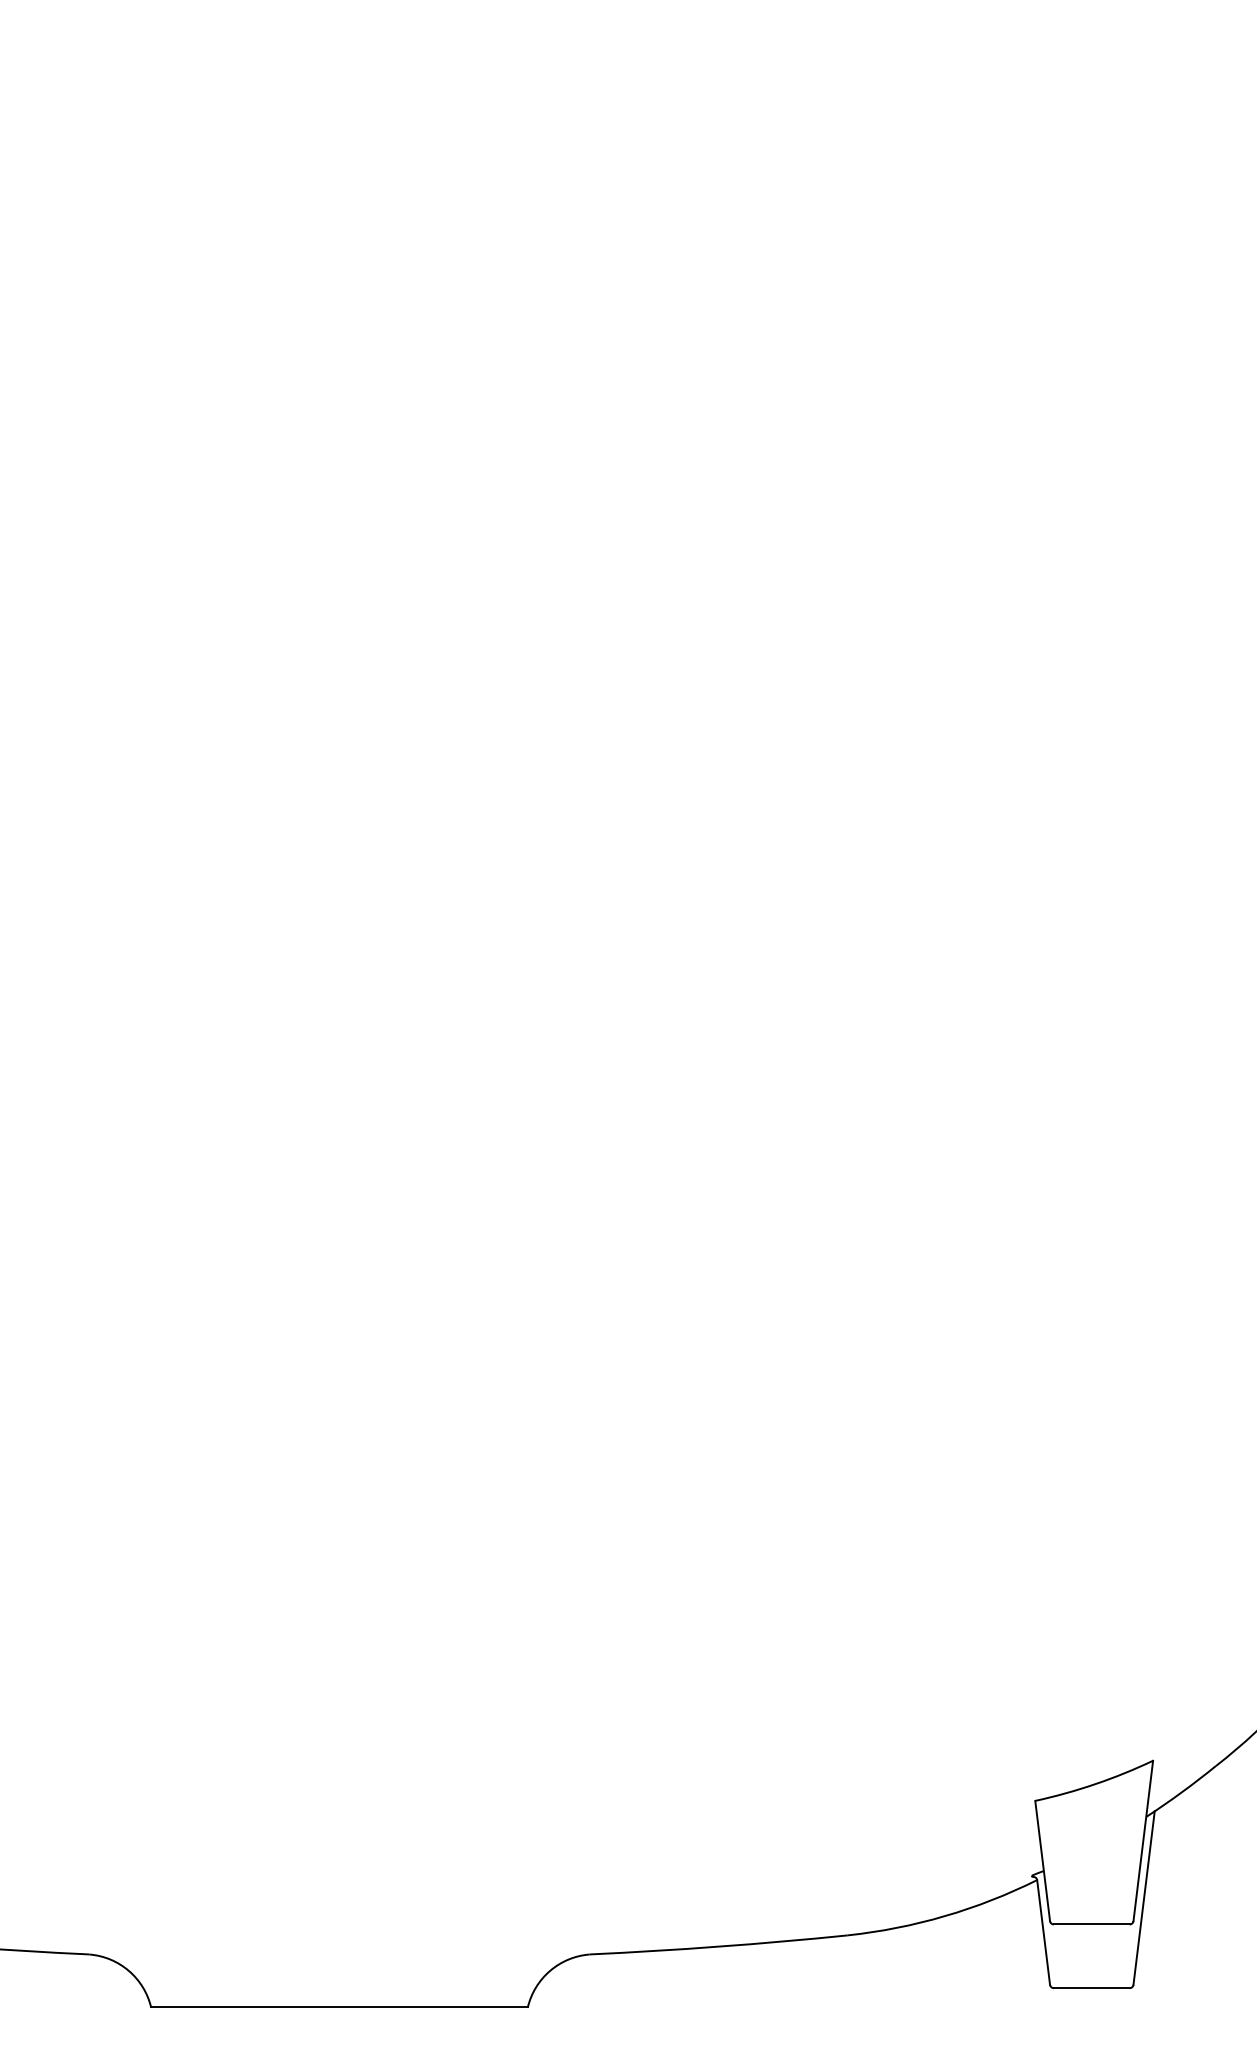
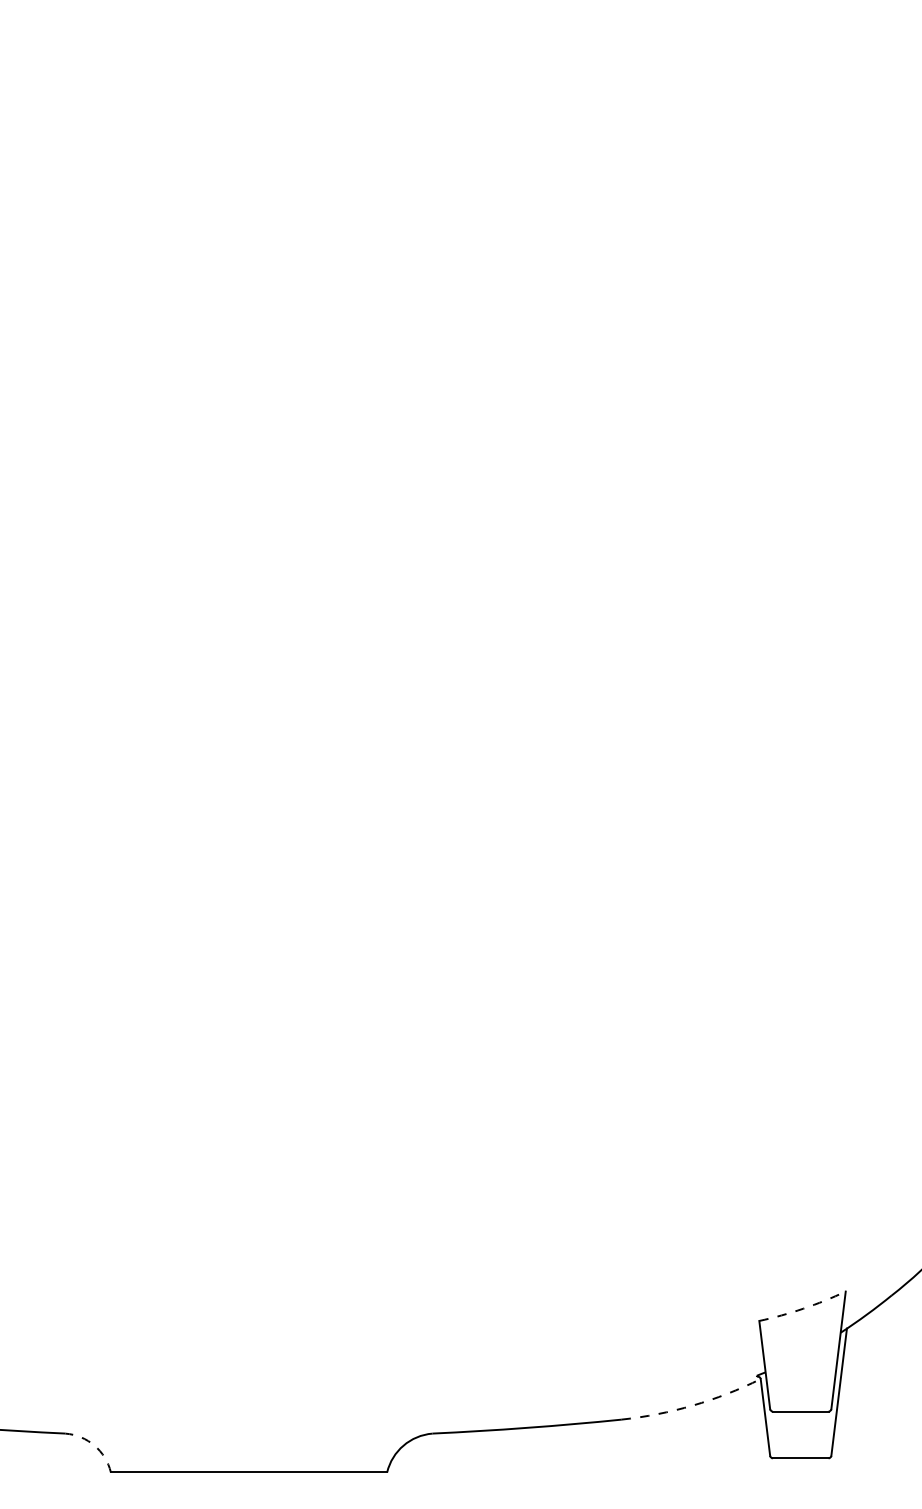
arc: (1095, 1784) -> (803, 1308), solid -> dashed
arc: (944, 1916) -> (692, 1405), solid -> dashed
arc: (128, 1970) -> (94, 1445), solid -> dashed

